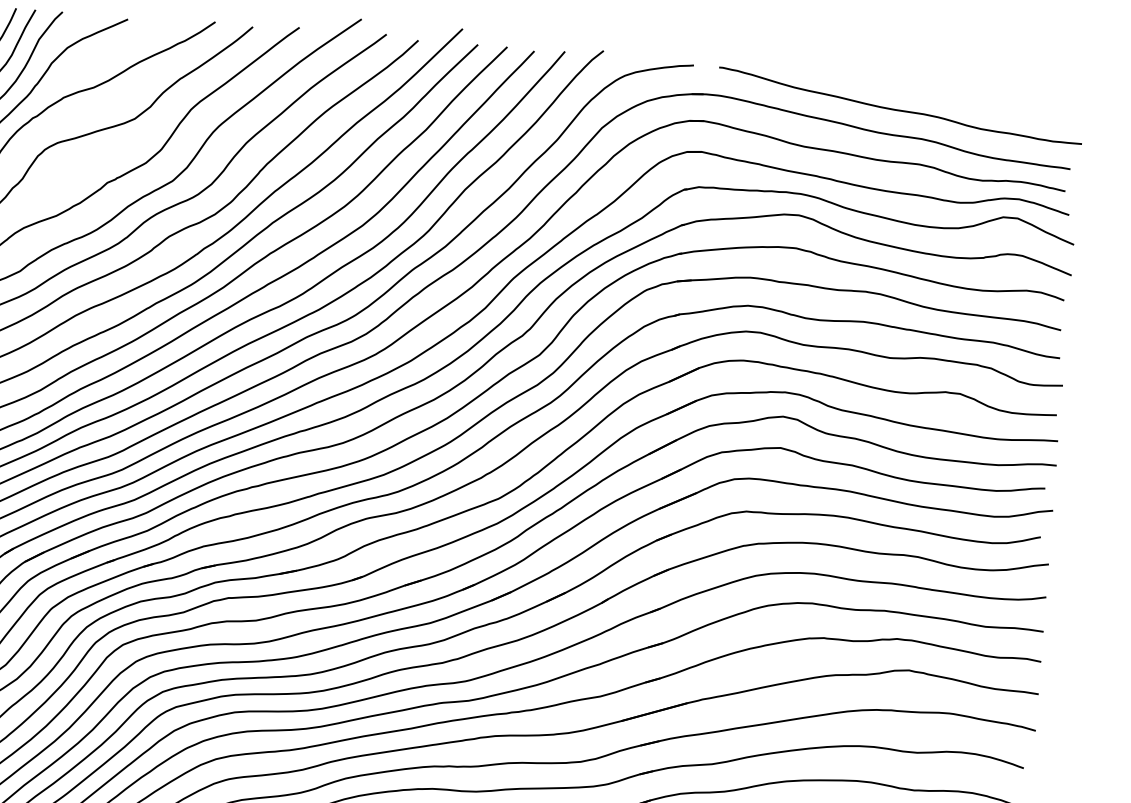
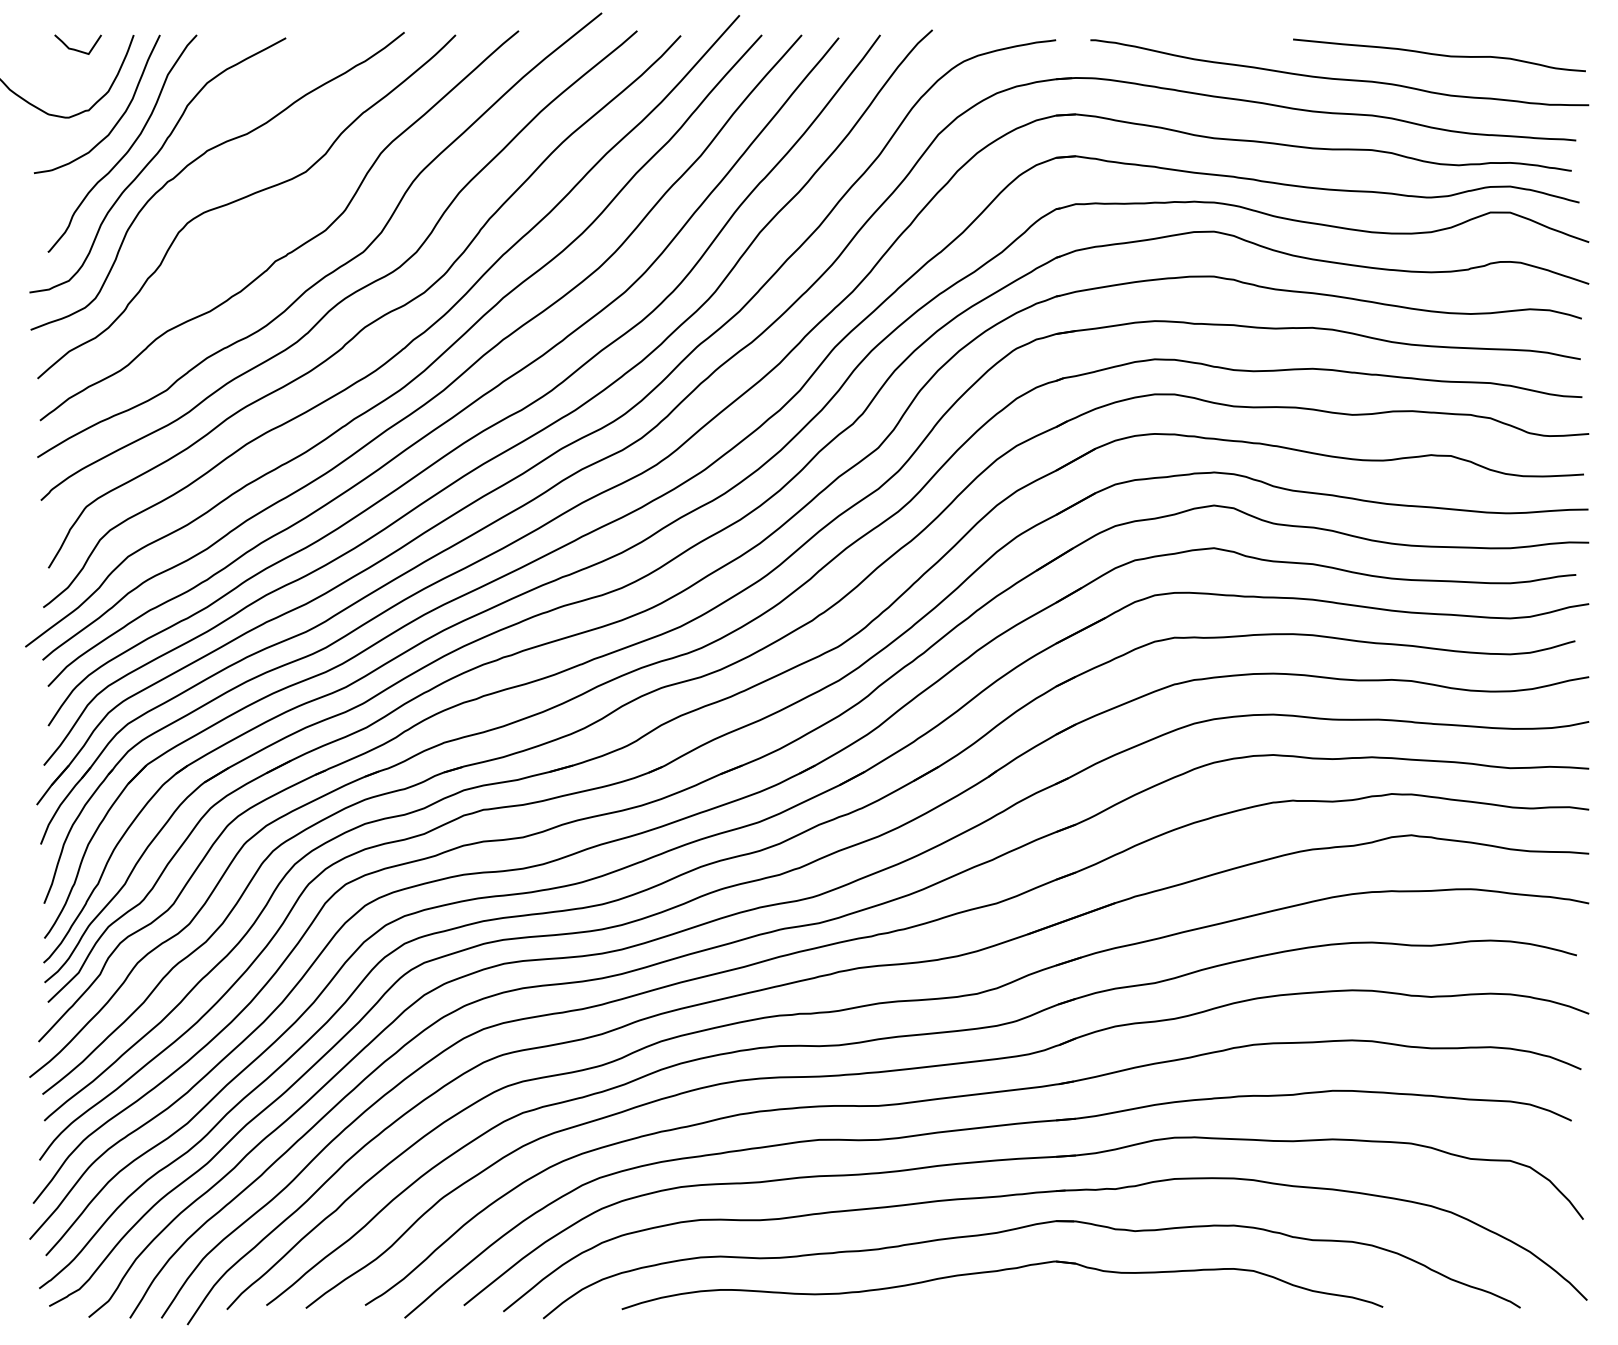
curve: (974, 98) -> (1439, 55), added

